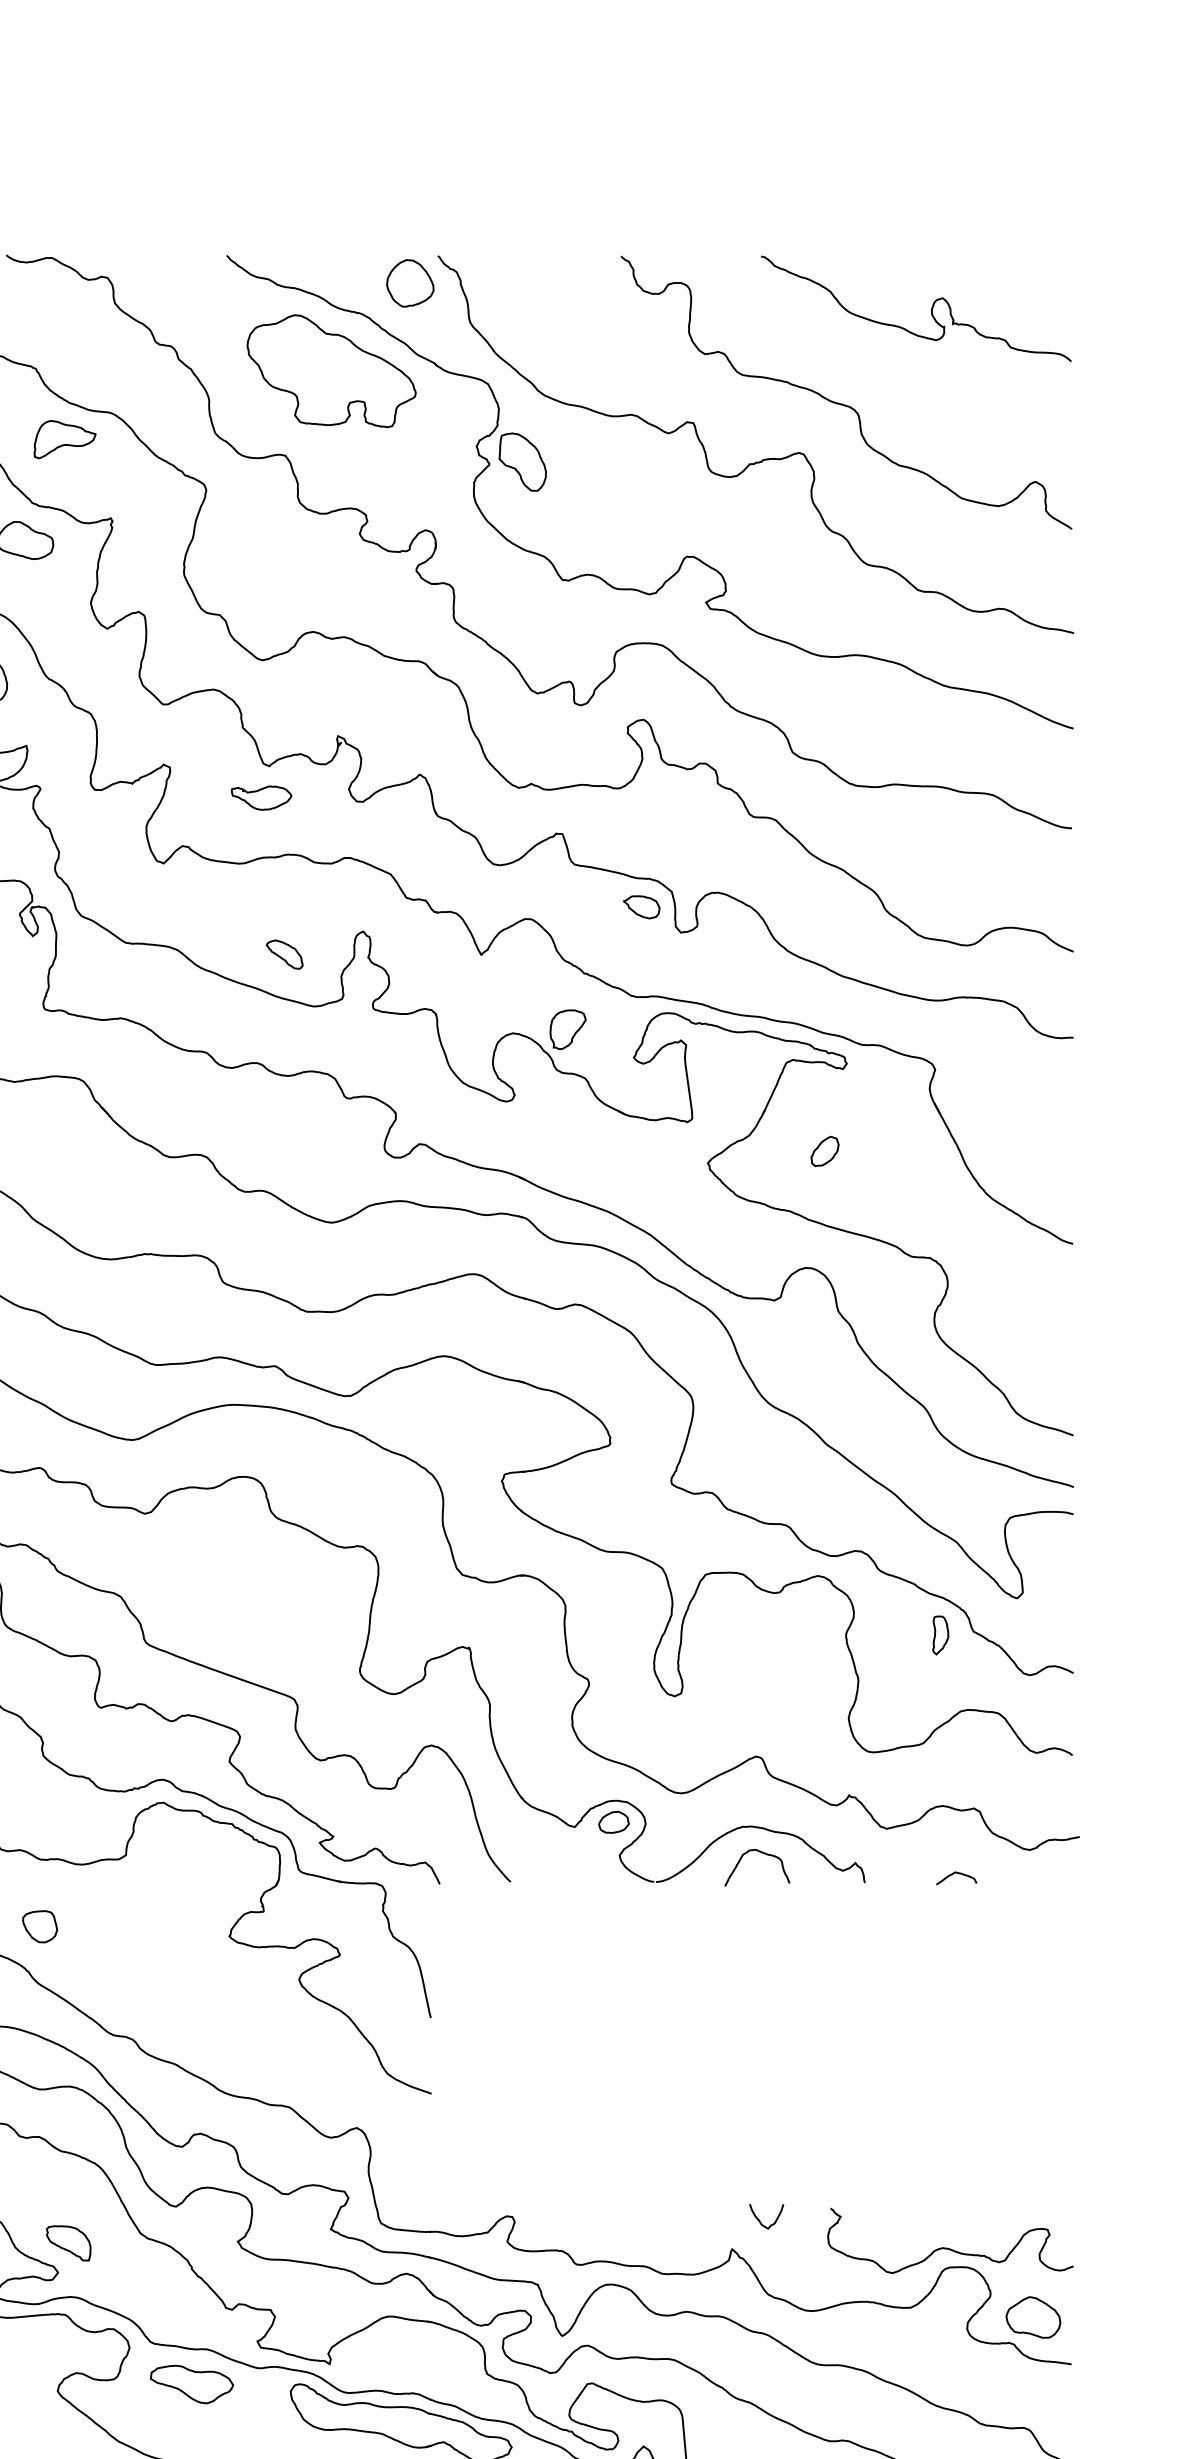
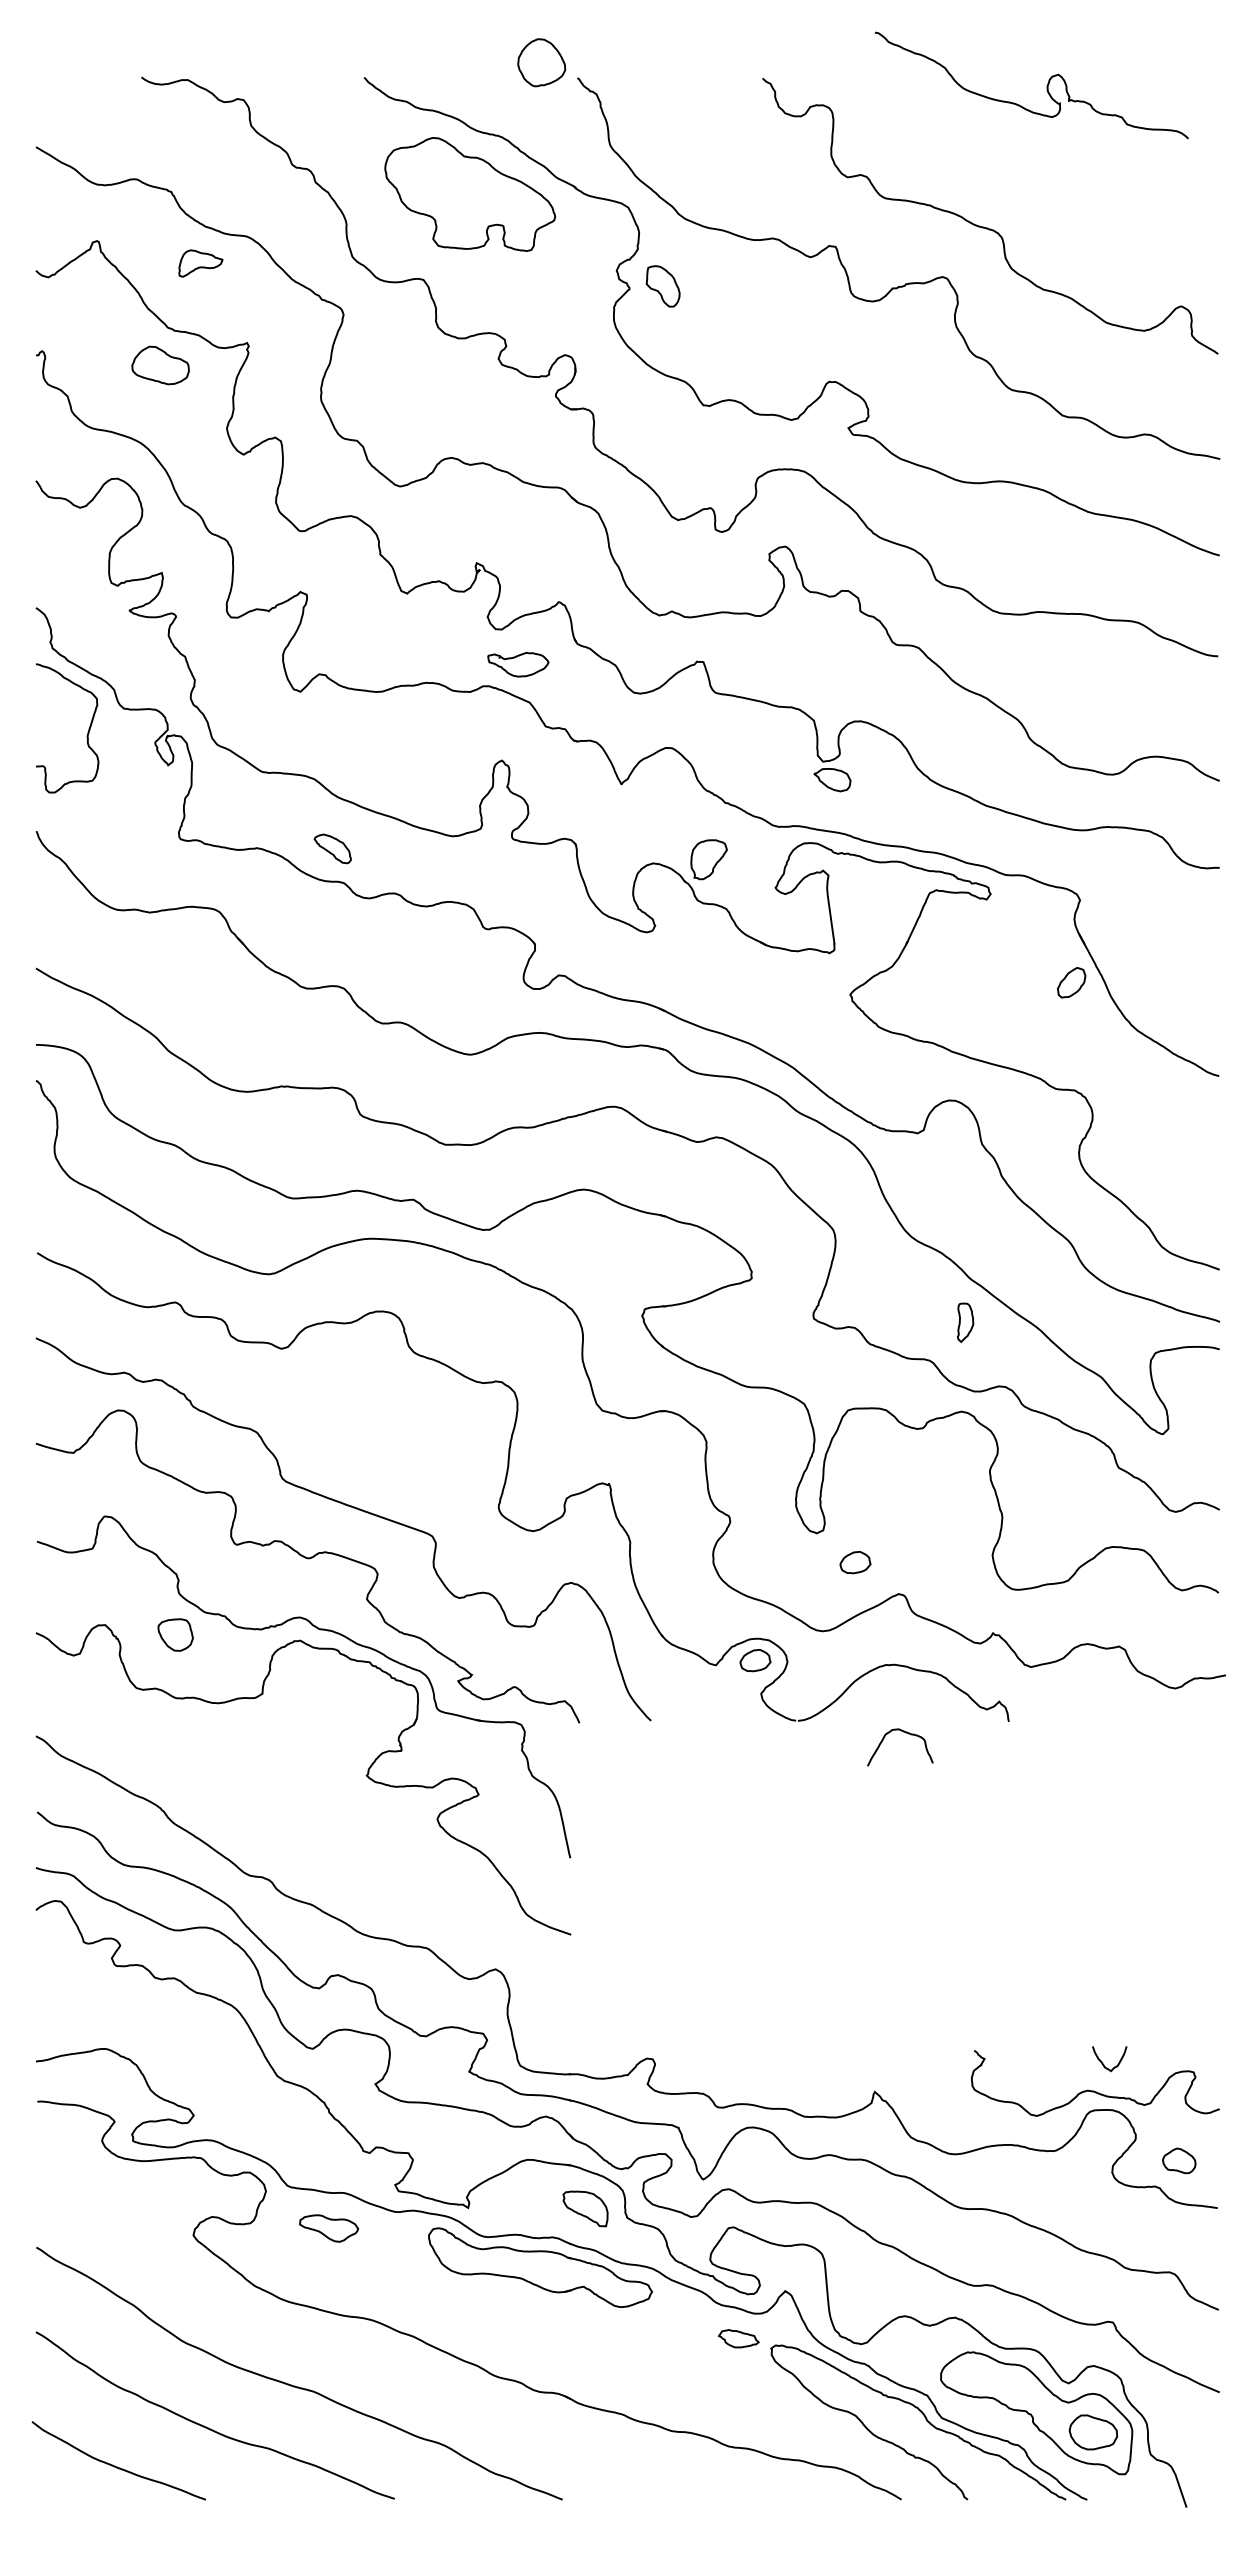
part: (410, 283) -> (541, 62), moved
curve: (930, 308) -> (1046, 85), moved
part: (64, 439) -> (200, 263), size x0.7
part: (521, 462) -> (662, 286), size x0.7
part: (261, 797) -> (518, 664), moved
part: (641, 907) -> (832, 780), moved
part: (284, 954) -> (332, 848), moved
part: (824, 1151) -> (1071, 982), moved
part: (940, 1635) -> (965, 1322), moved
part: (713, 1725) -> (855, 1562), added
curve: (762, 1853) -> (905, 1733), moved
curve: (956, 1873) -> (1101, 1712), removed
part: (39, 1926) -> (175, 1634), moved
curve: (761, 2222) -> (1104, 2064), moved
part: (68, 2242) -> (585, 2208), moved
part: (1033, 2317) -> (1179, 2160), size x0.6
part: (191, 2384) -> (328, 2228), size x0.7

